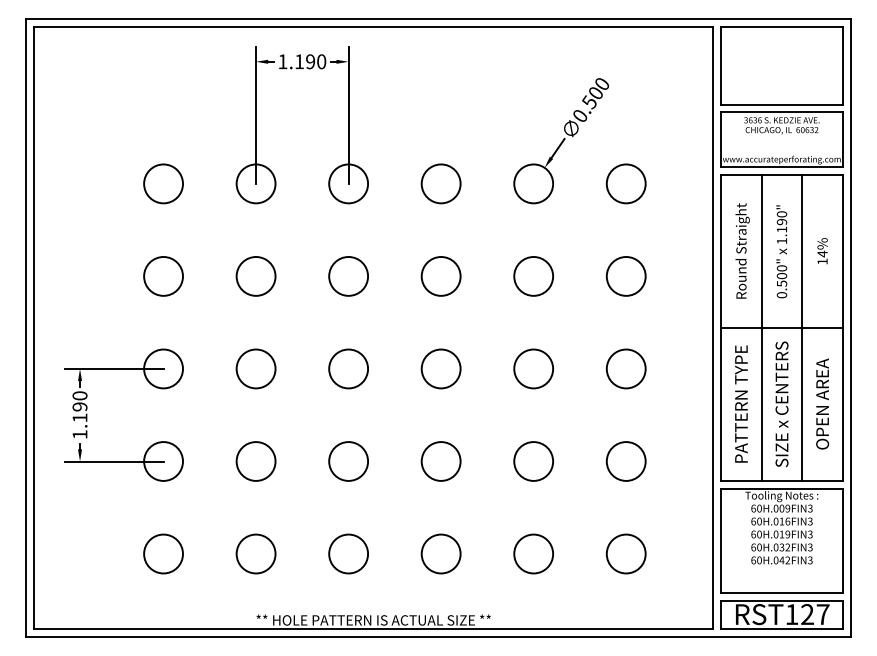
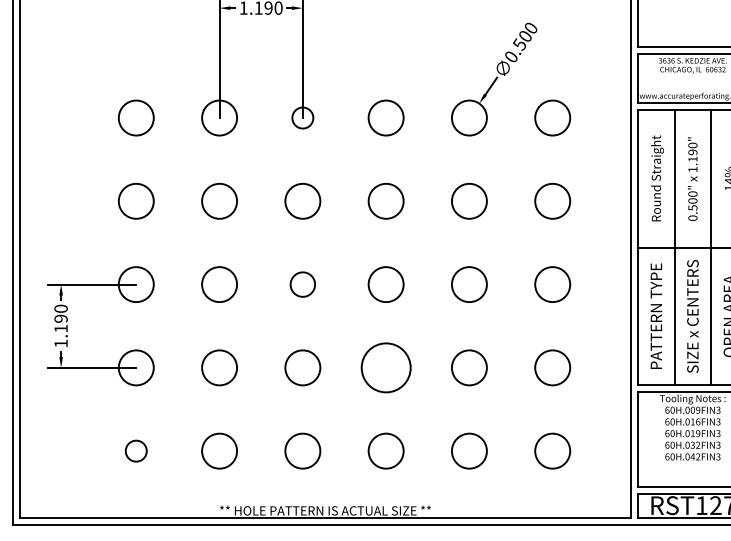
circle: (348, 183) -> (302, 117), size x0.6
circle: (348, 368) -> (302, 284), size x0.7
circle: (440, 461) -> (385, 367), size x1.4
circle: (163, 553) -> (136, 450), size x0.6

